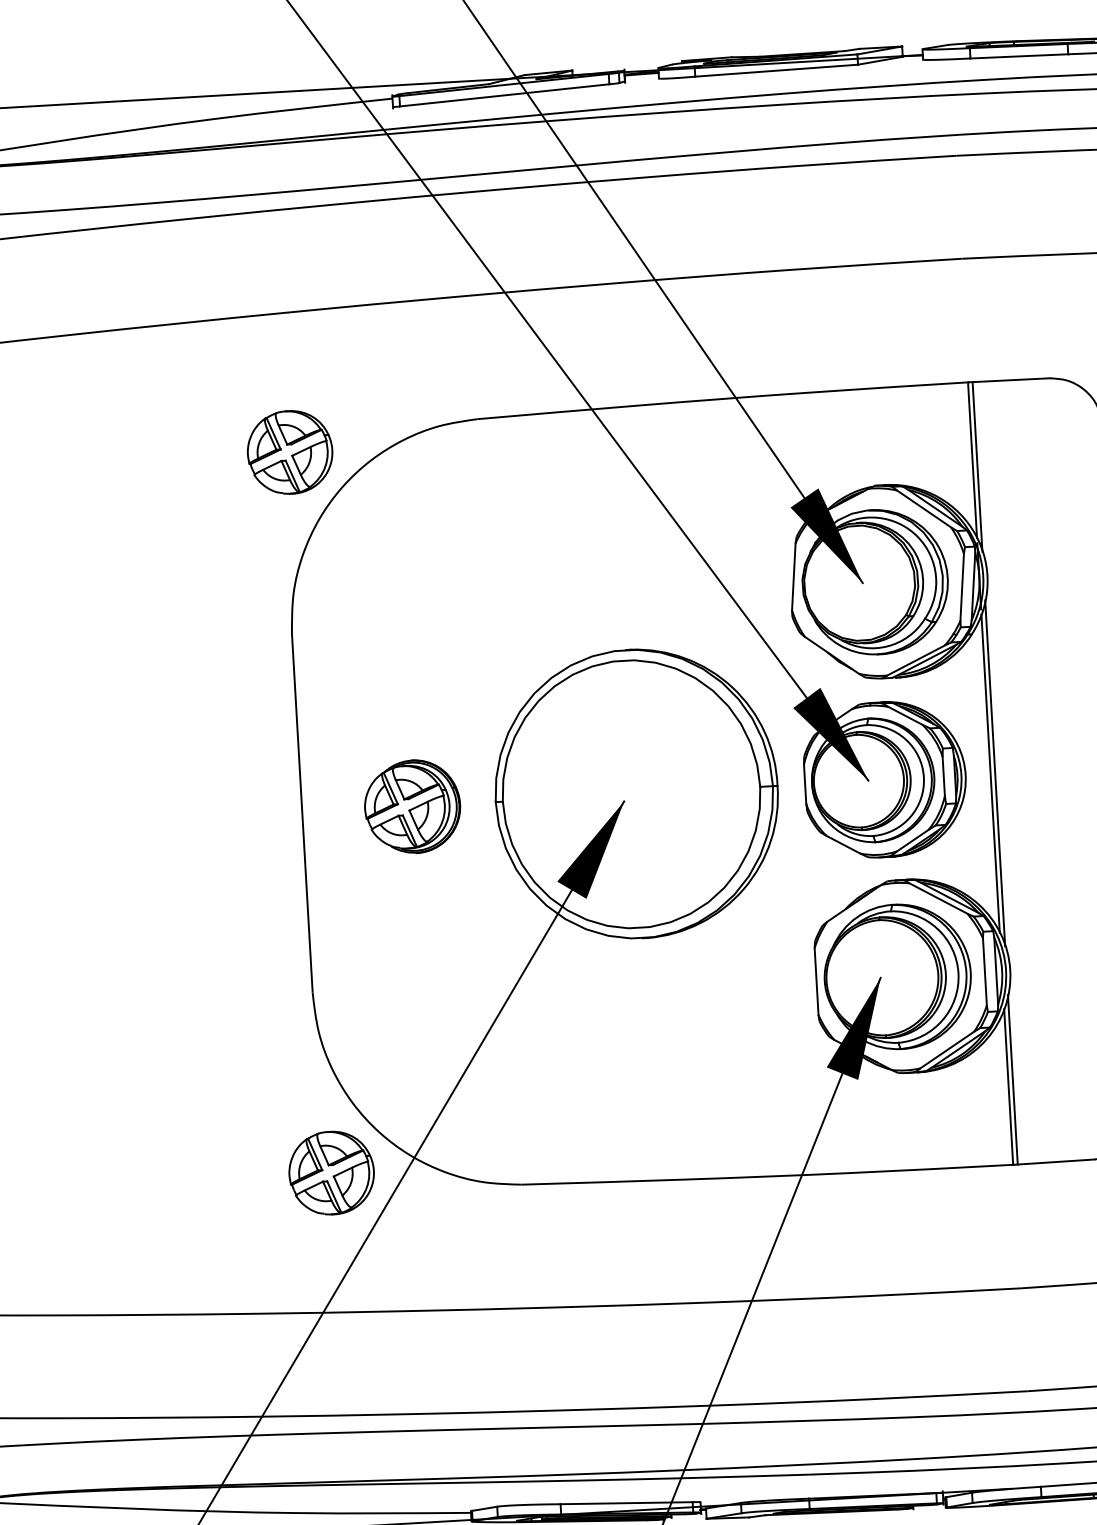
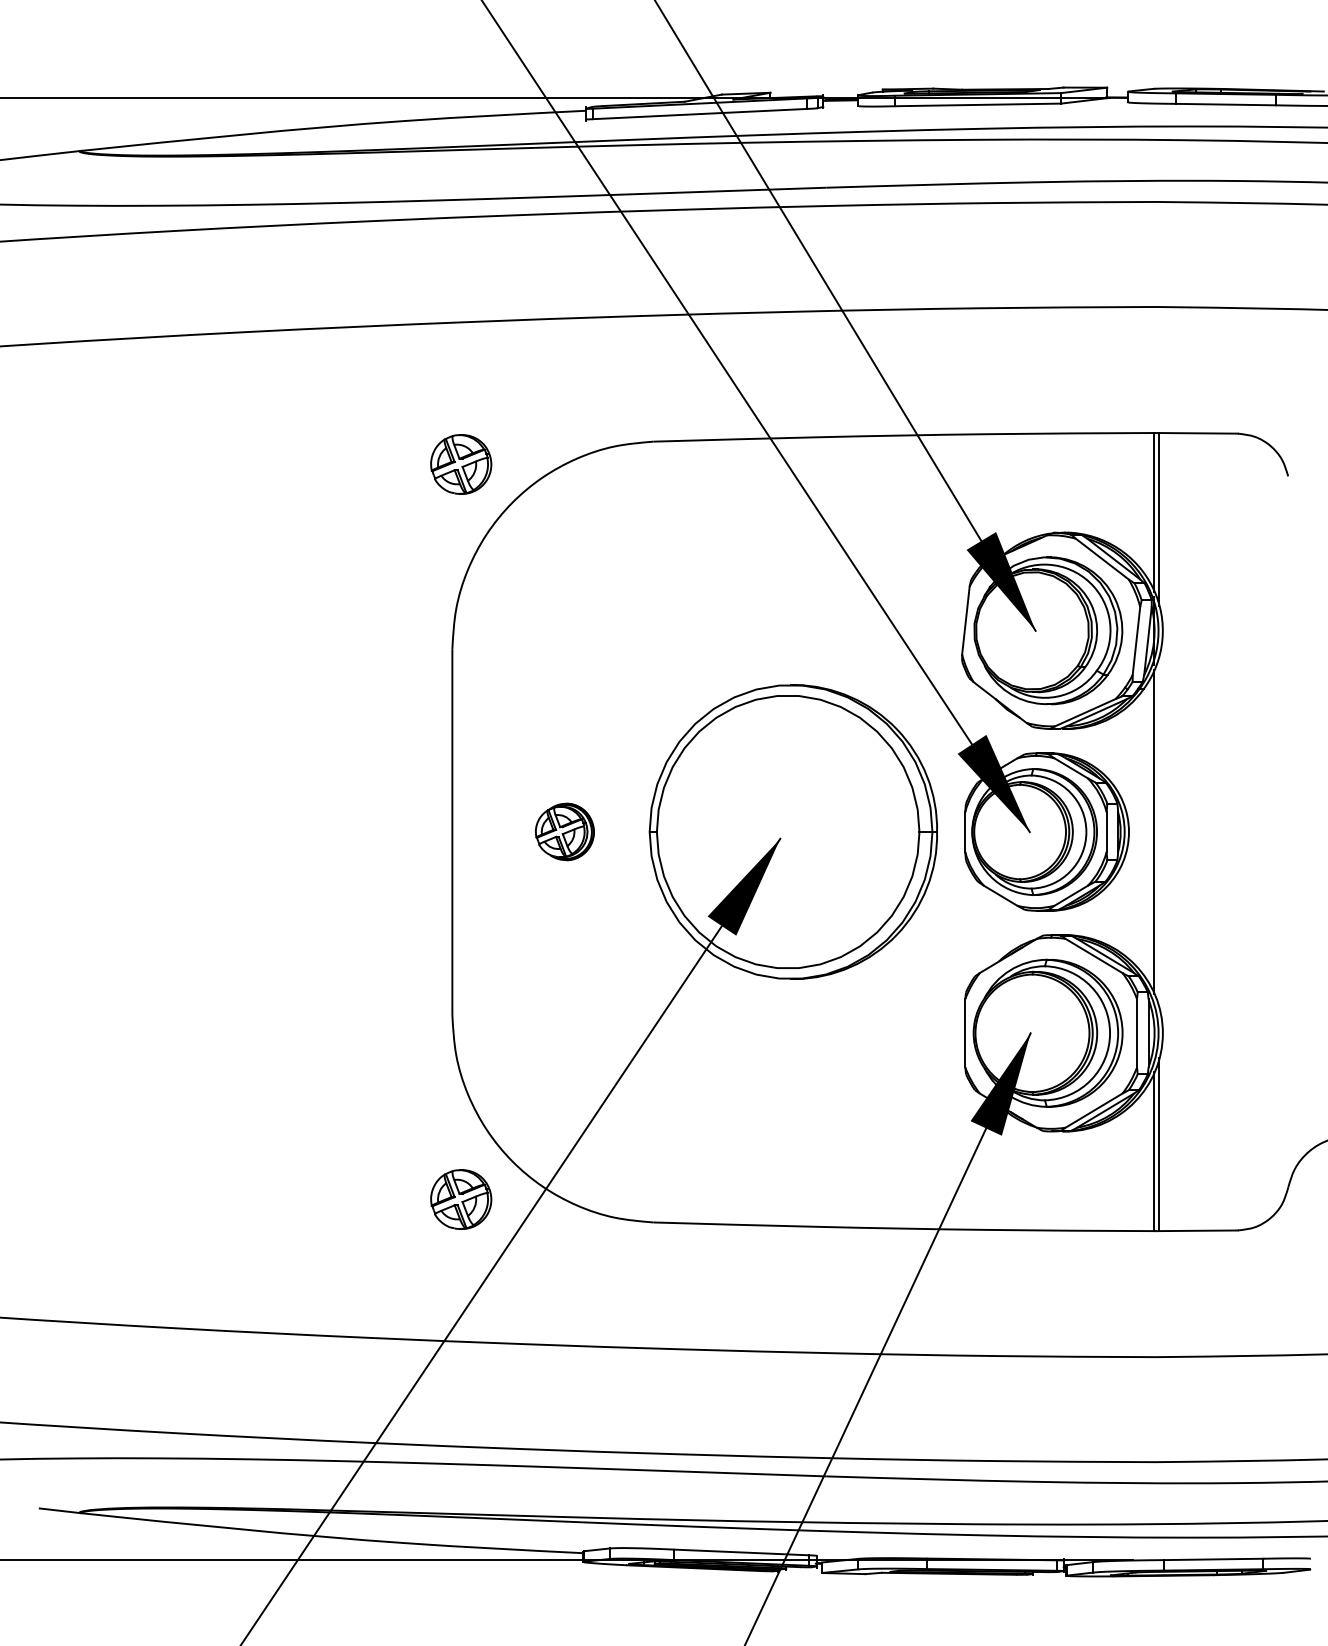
part: (290, 452) -> (461, 464), size x0.7
line: (995, 772) -> (1159, 831), removed
part: (412, 806) -> (564, 831), size x0.6
part: (332, 1172) -> (461, 1199), size x0.7

